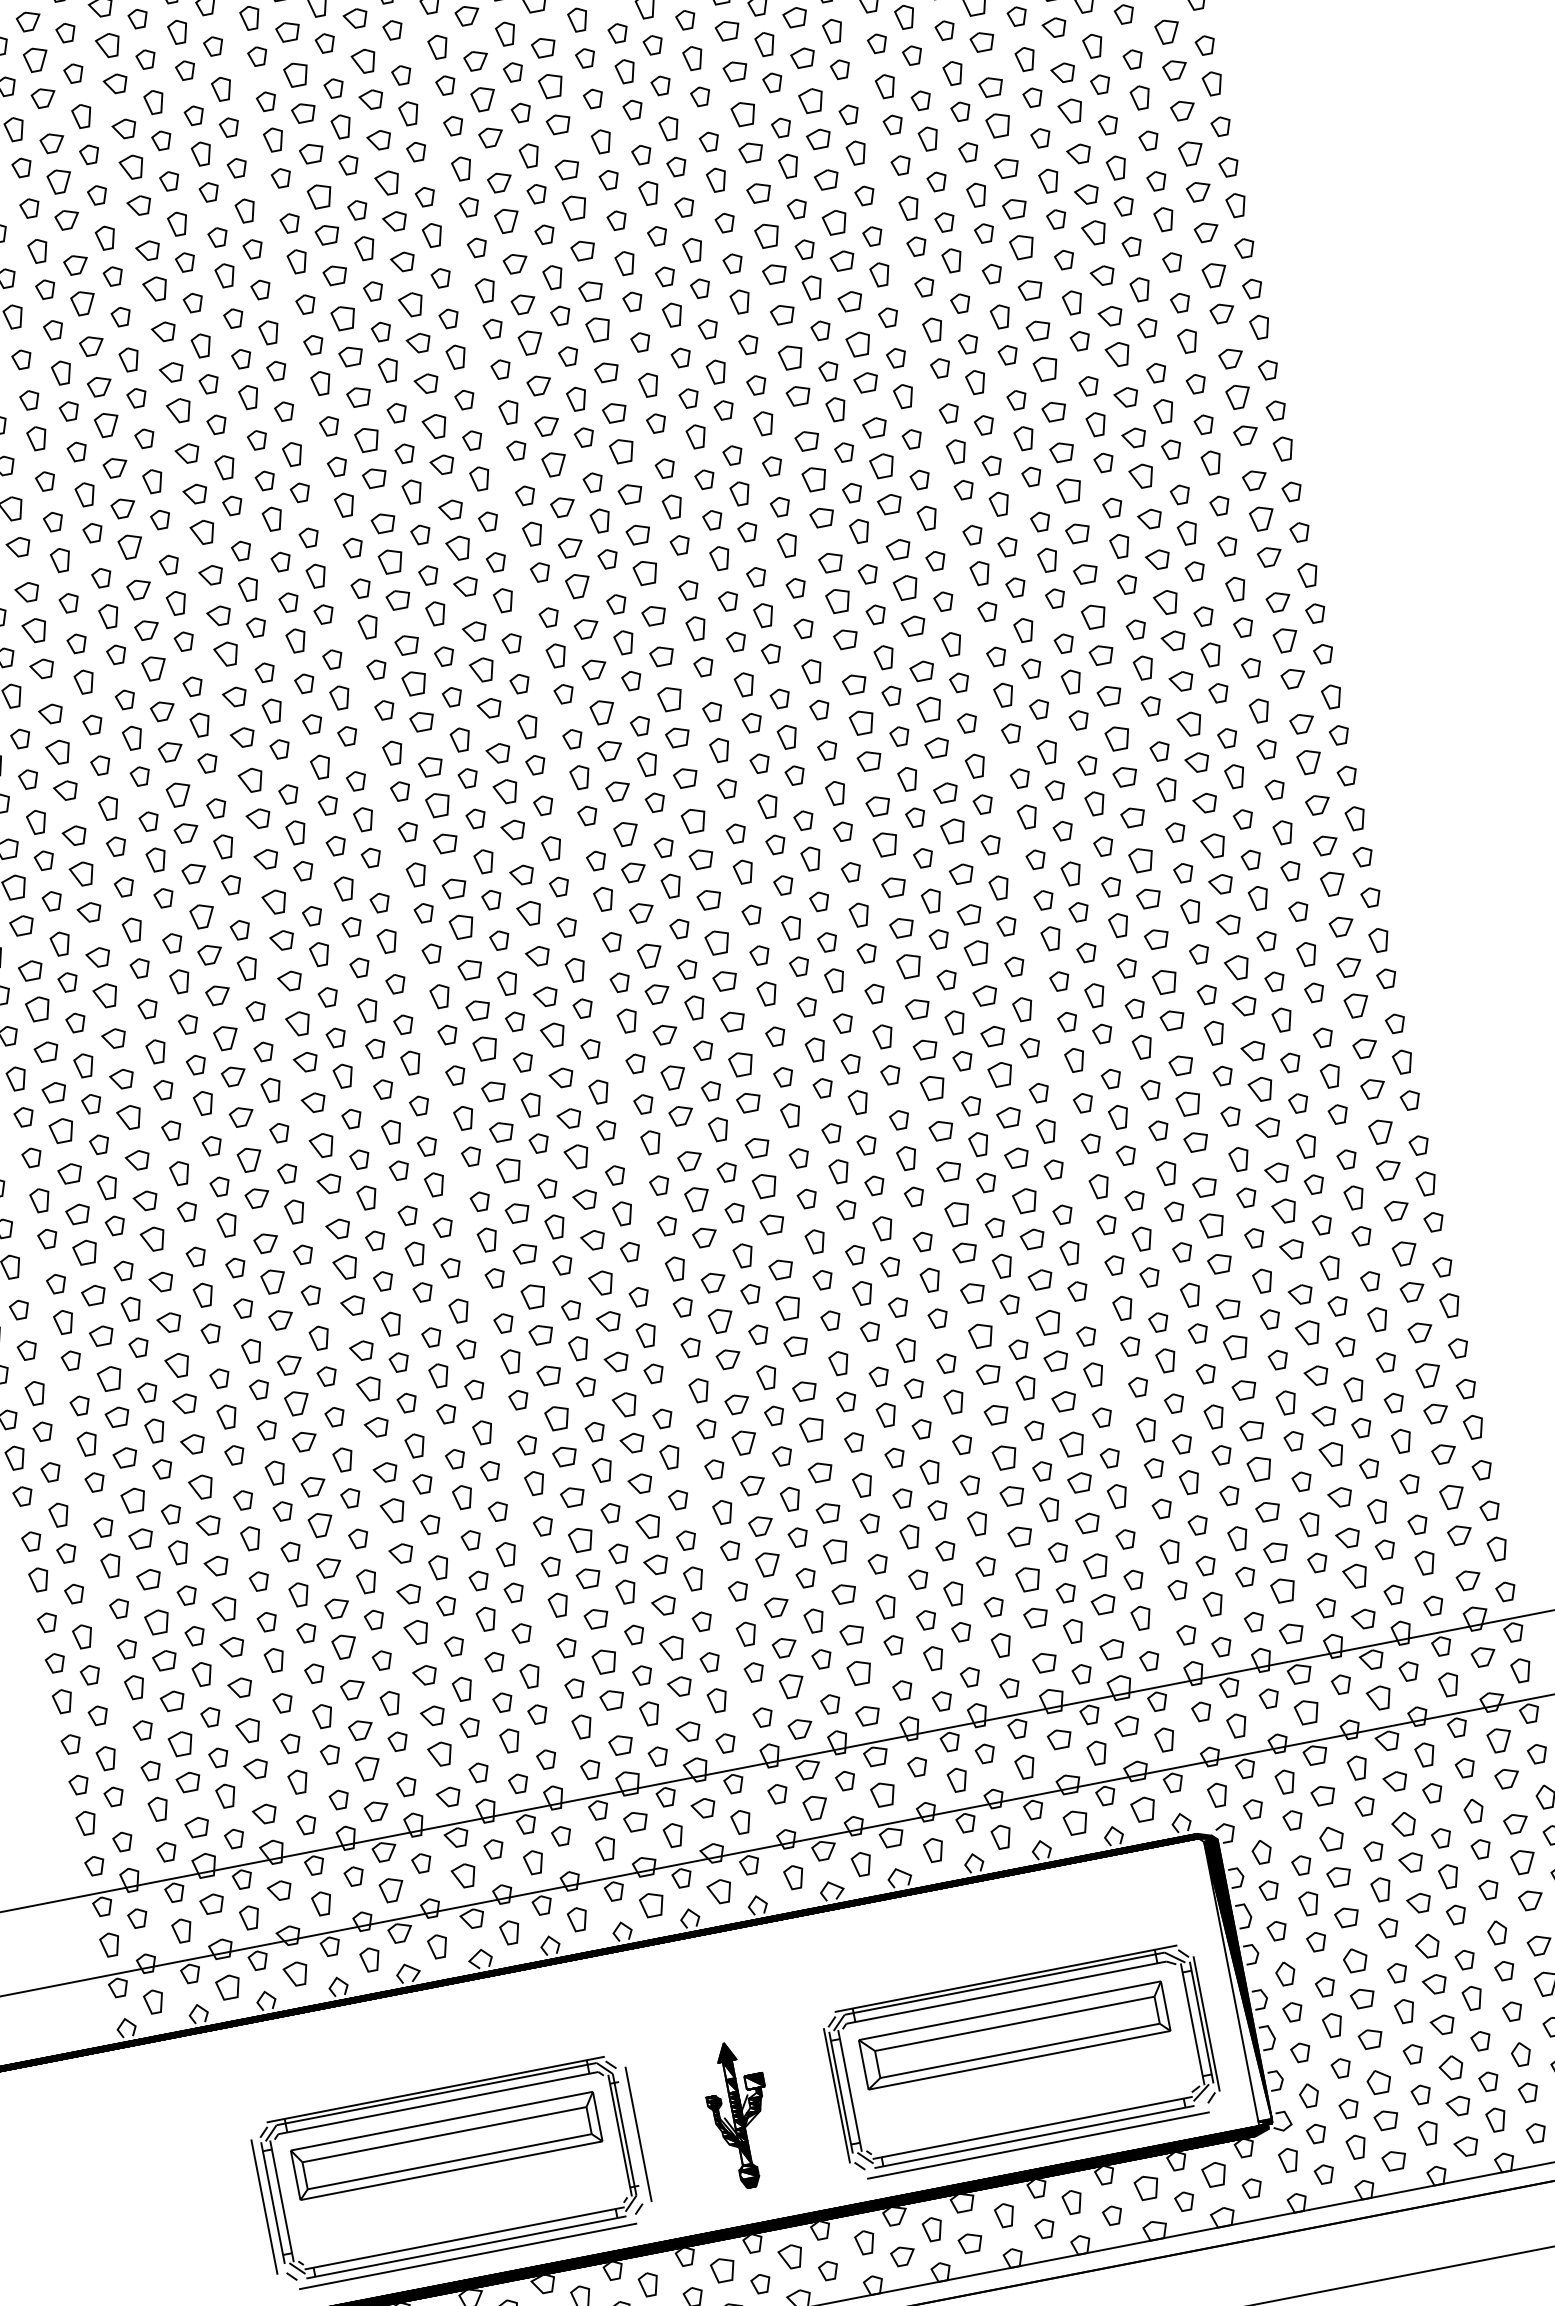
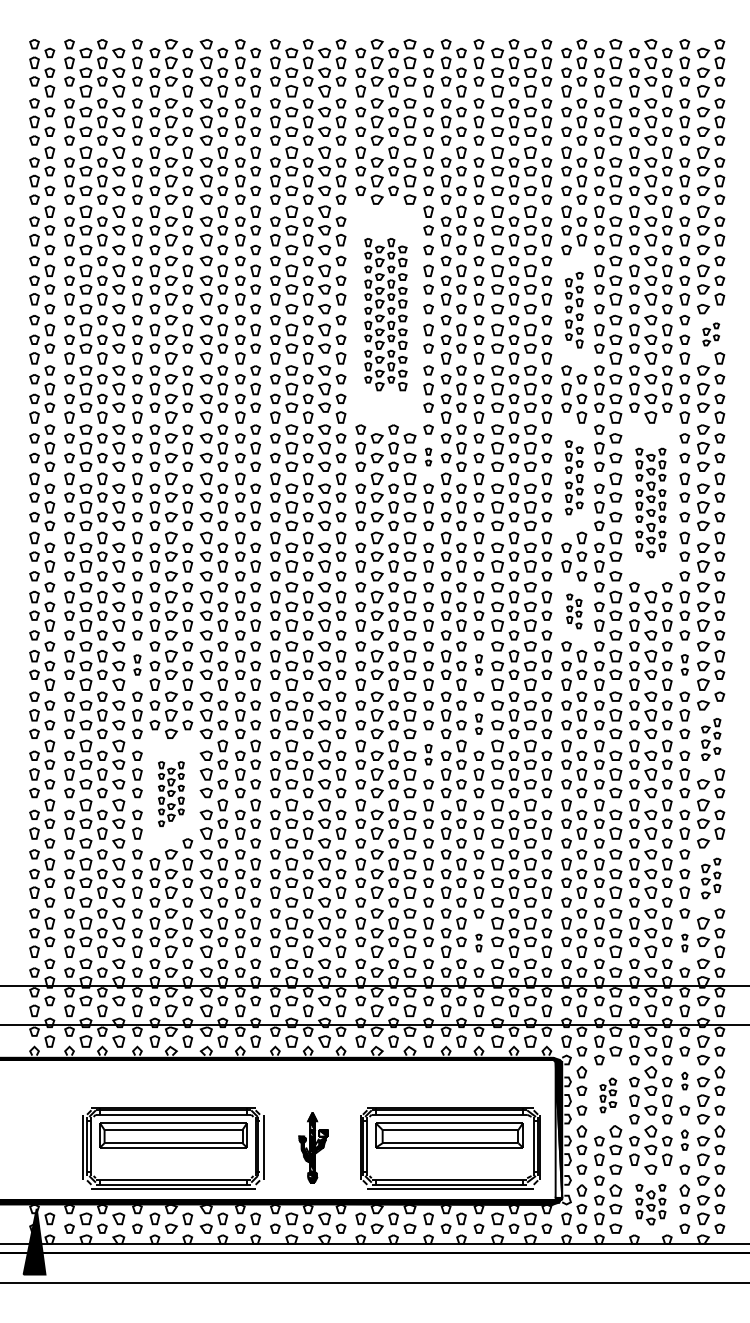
part: (1233, 281) -> (711, 334), size x0.6
part: (941, 284) -> (574, 309), size x0.7
part: (554, 370) -> (385, 314), size x0.7
part: (1008, 630) -> (574, 477), size x0.7
part: (699, 645) -> (428, 456), size x0.6
part: (1175, 651) -> (650, 502), size x0.7
part: (1062, 906) -> (574, 611), size x0.6
part: (1310, 971) -> (684, 664), size x0.7
part: (886, 1054) -> (478, 664), size x0.7
part: (1395, 1115) -> (711, 739), size x0.7
part: (909, 1175) -> (478, 723), size x0.7
part: (183, 1190) -> (137, 664), size x0.7
part: (819, 1259) -> (428, 754), size x0.7
part: (1451, 1401) -> (711, 878), size x0.7
part: (305, 1442) -> (171, 793), size x0.6
part: (1421, 1544) -> (684, 942), size x0.6
part: (997, 1626) -> (478, 942), size x0.6
part: (1476, 1828) -> (684, 1080), size x0.6
part: (1326, 1889) -> (608, 1095), size x0.6
part: (1500, 1949) -> (684, 1139), size x0.7
part: (1456, 2097) -> (650, 1204), size x0.7

